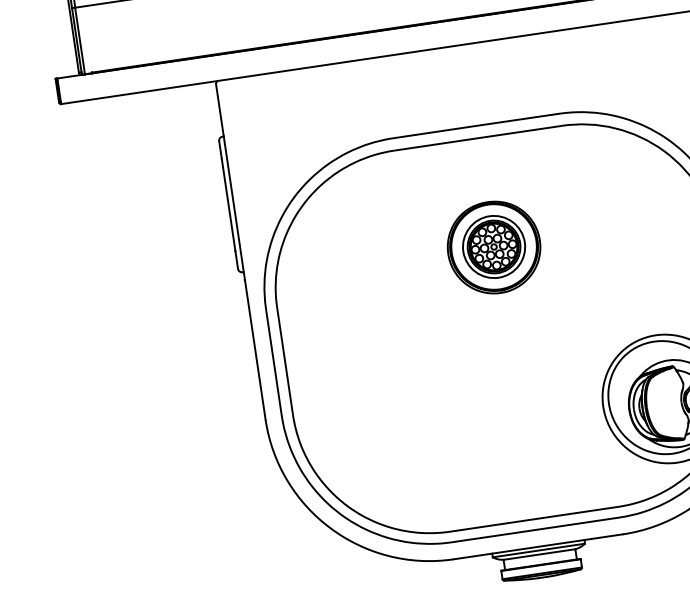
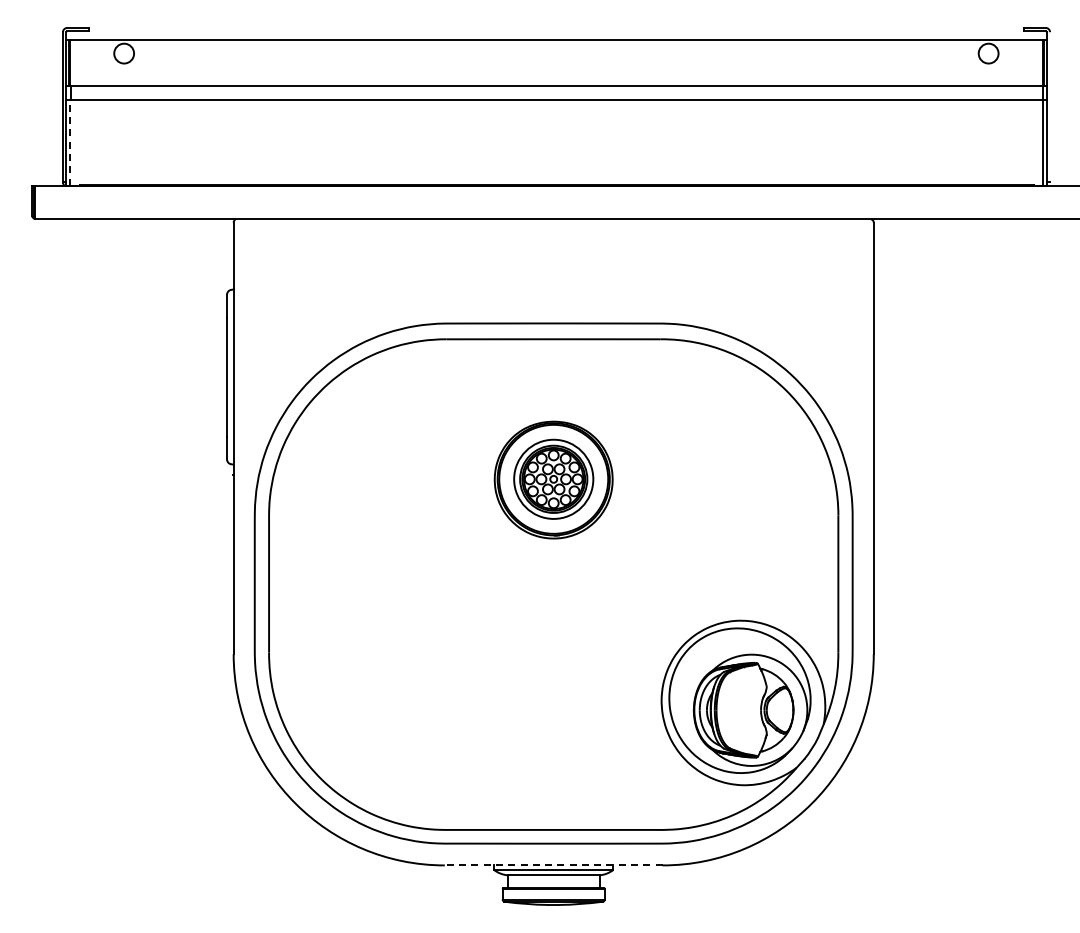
line: (80, 40) -> (70, 142), solid -> dashed
line: (538, 546) -> (553, 865), solid -> dashed

